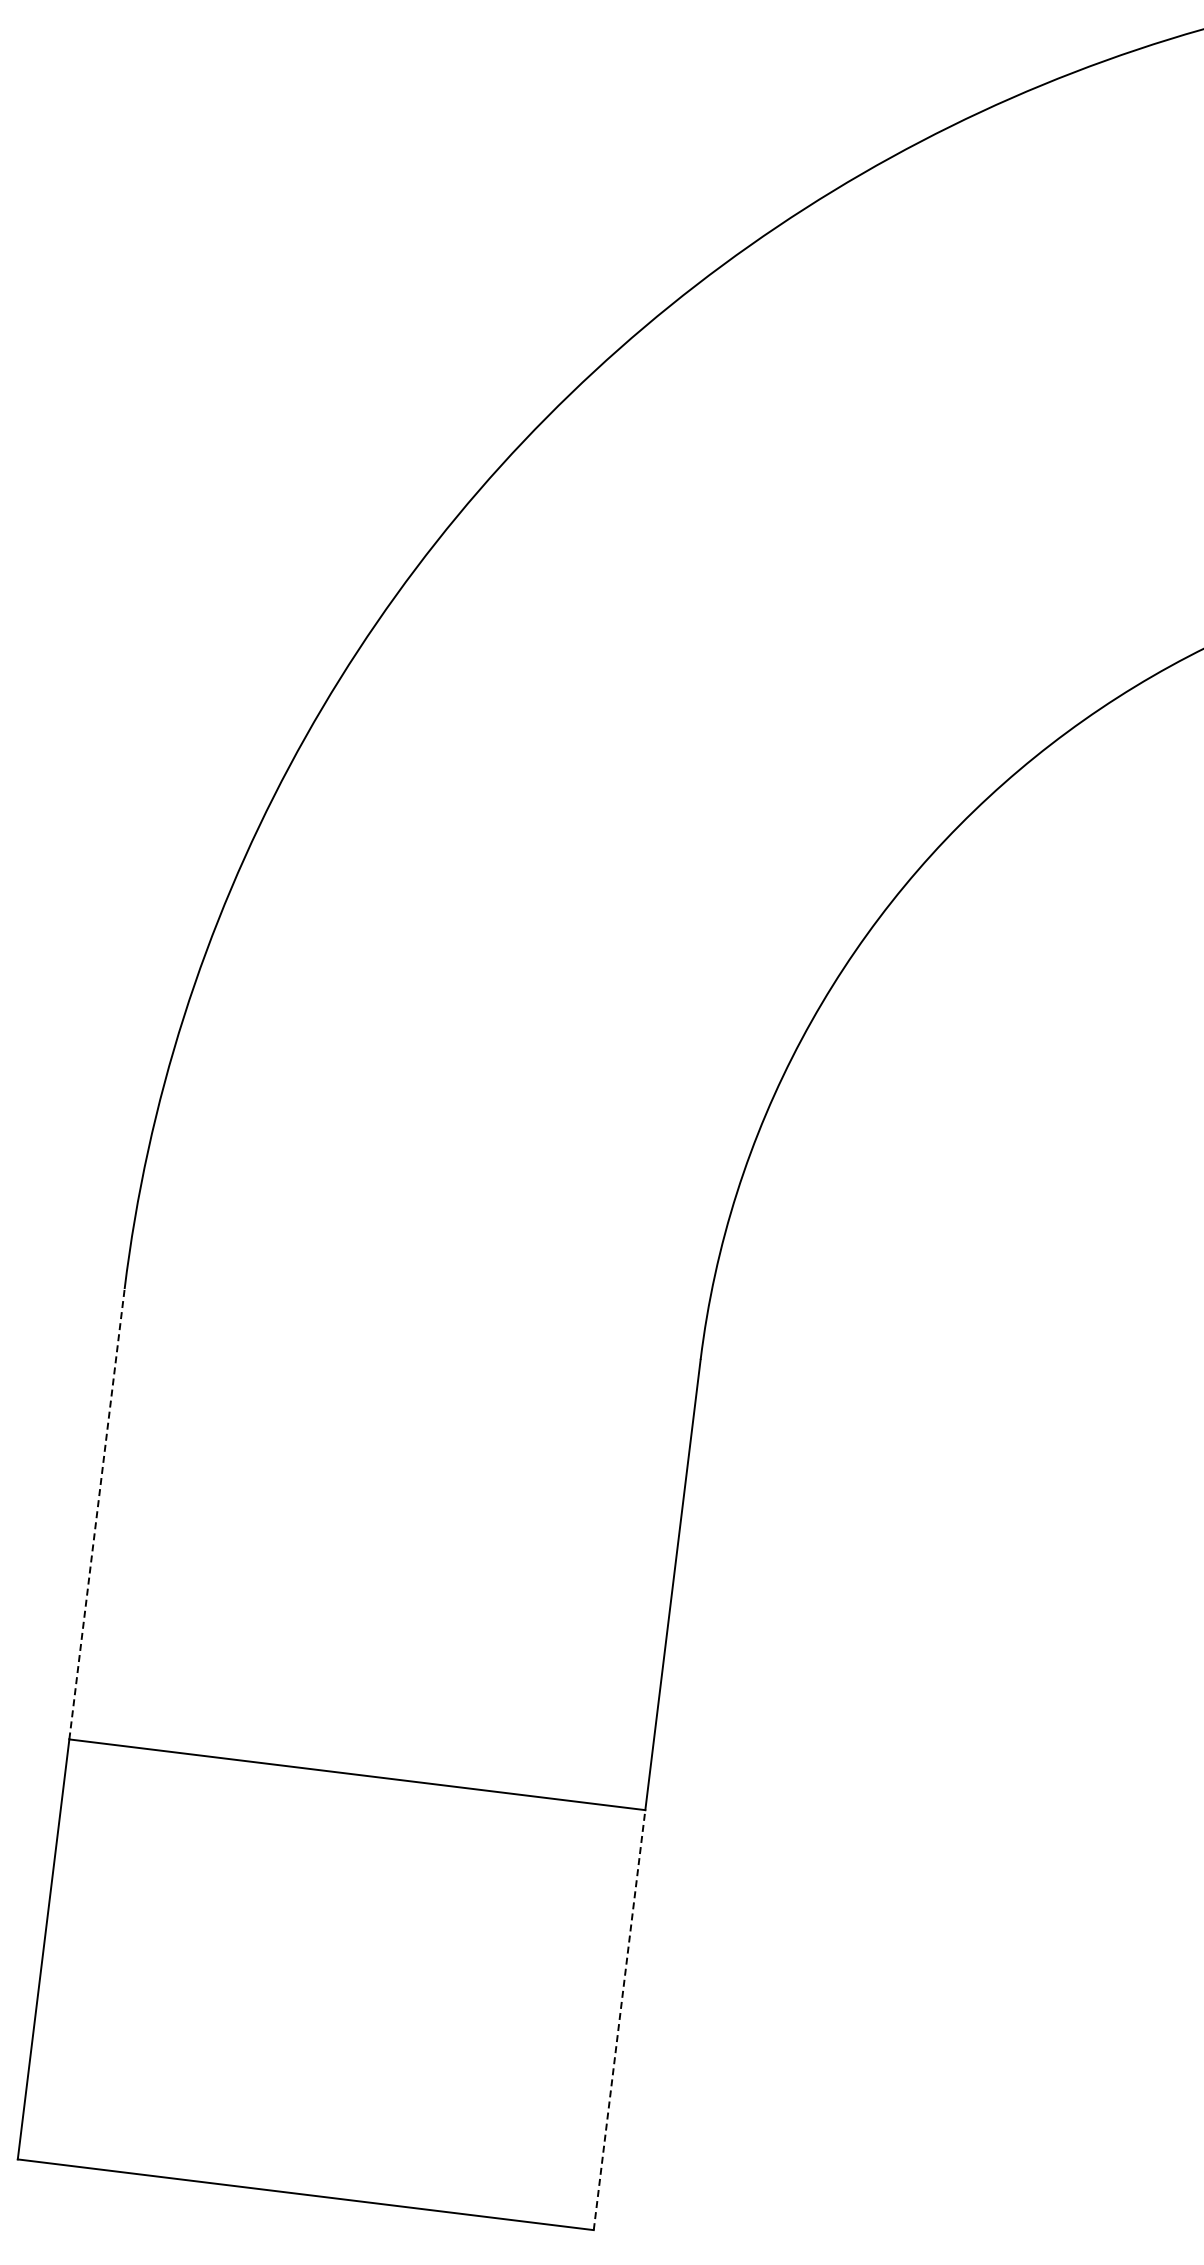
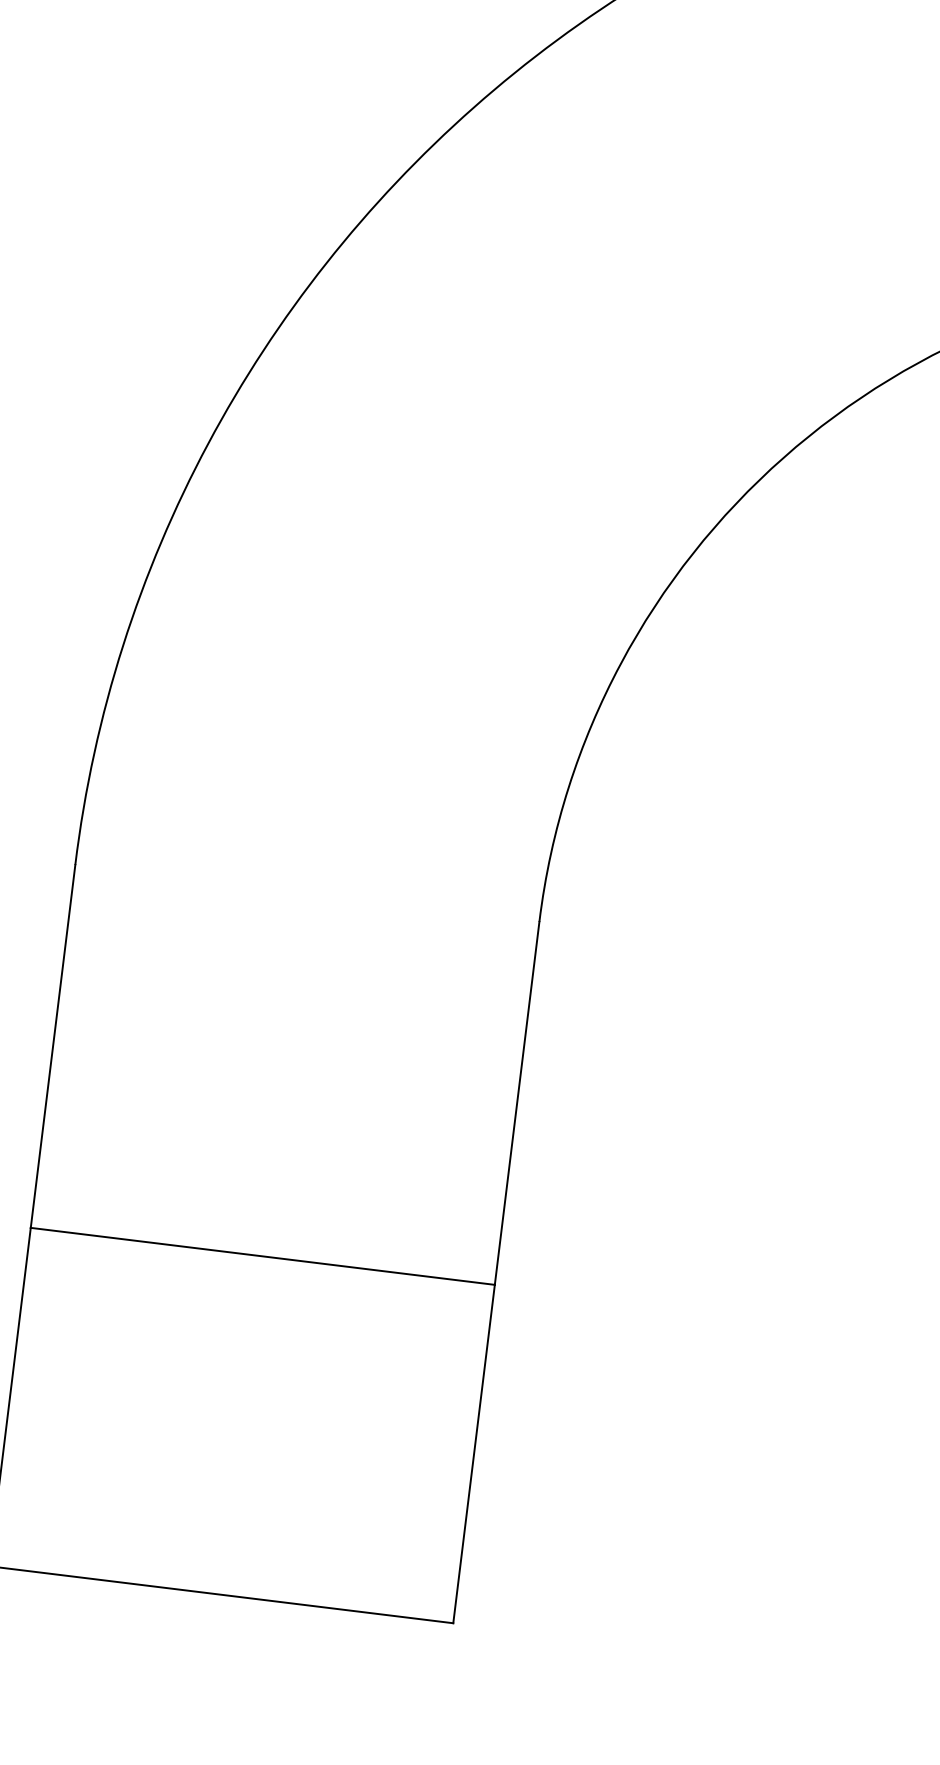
line: (97, 1514) -> (53, 1046), dashed -> solid
line: (619, 2020) -> (474, 1454), dashed -> solid

